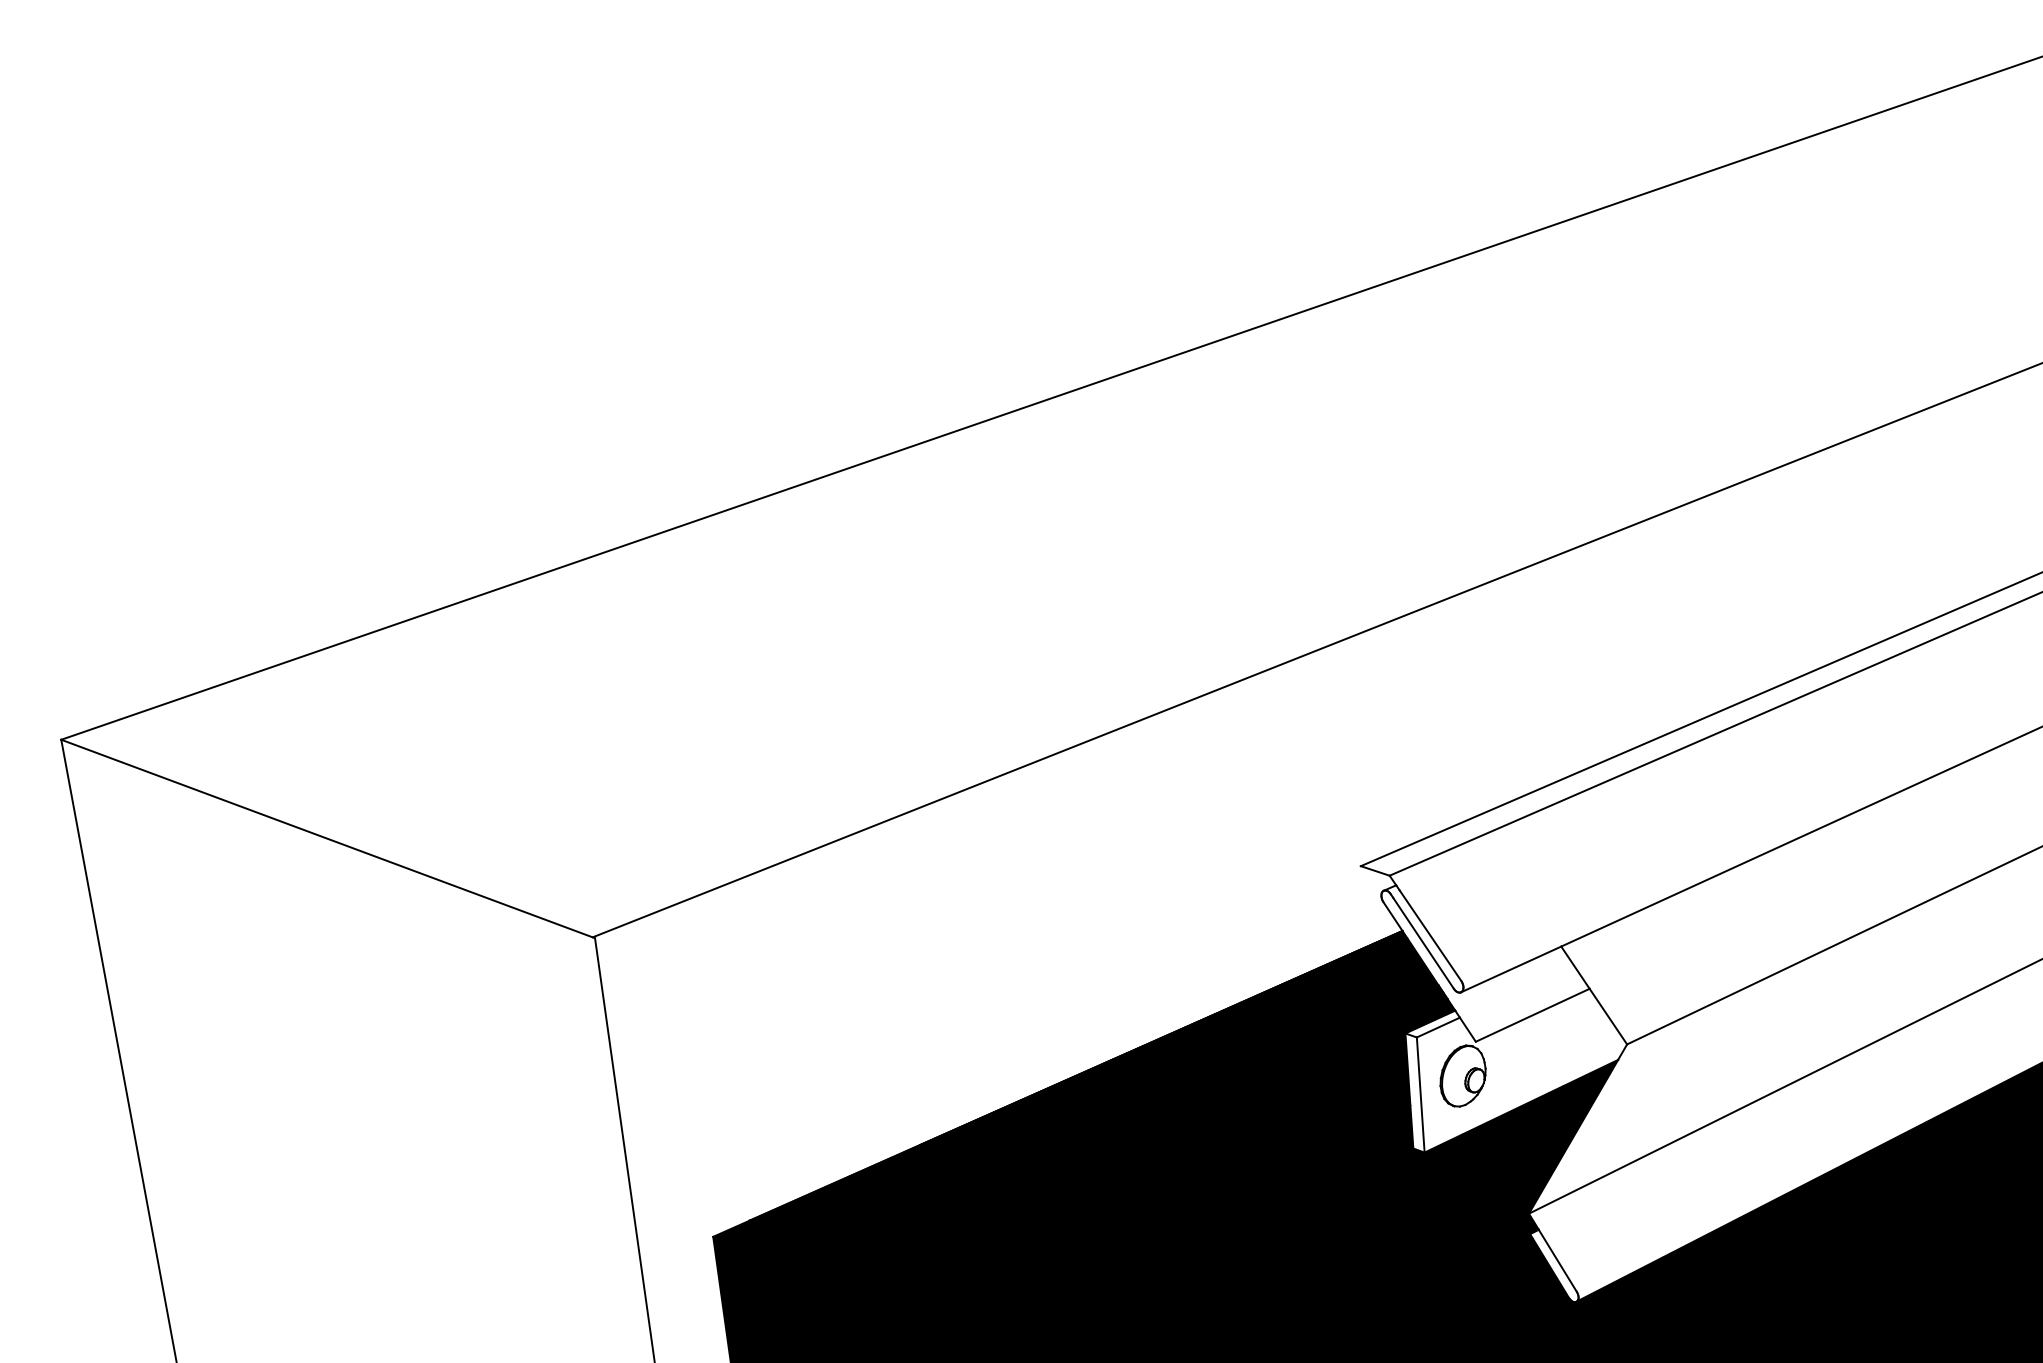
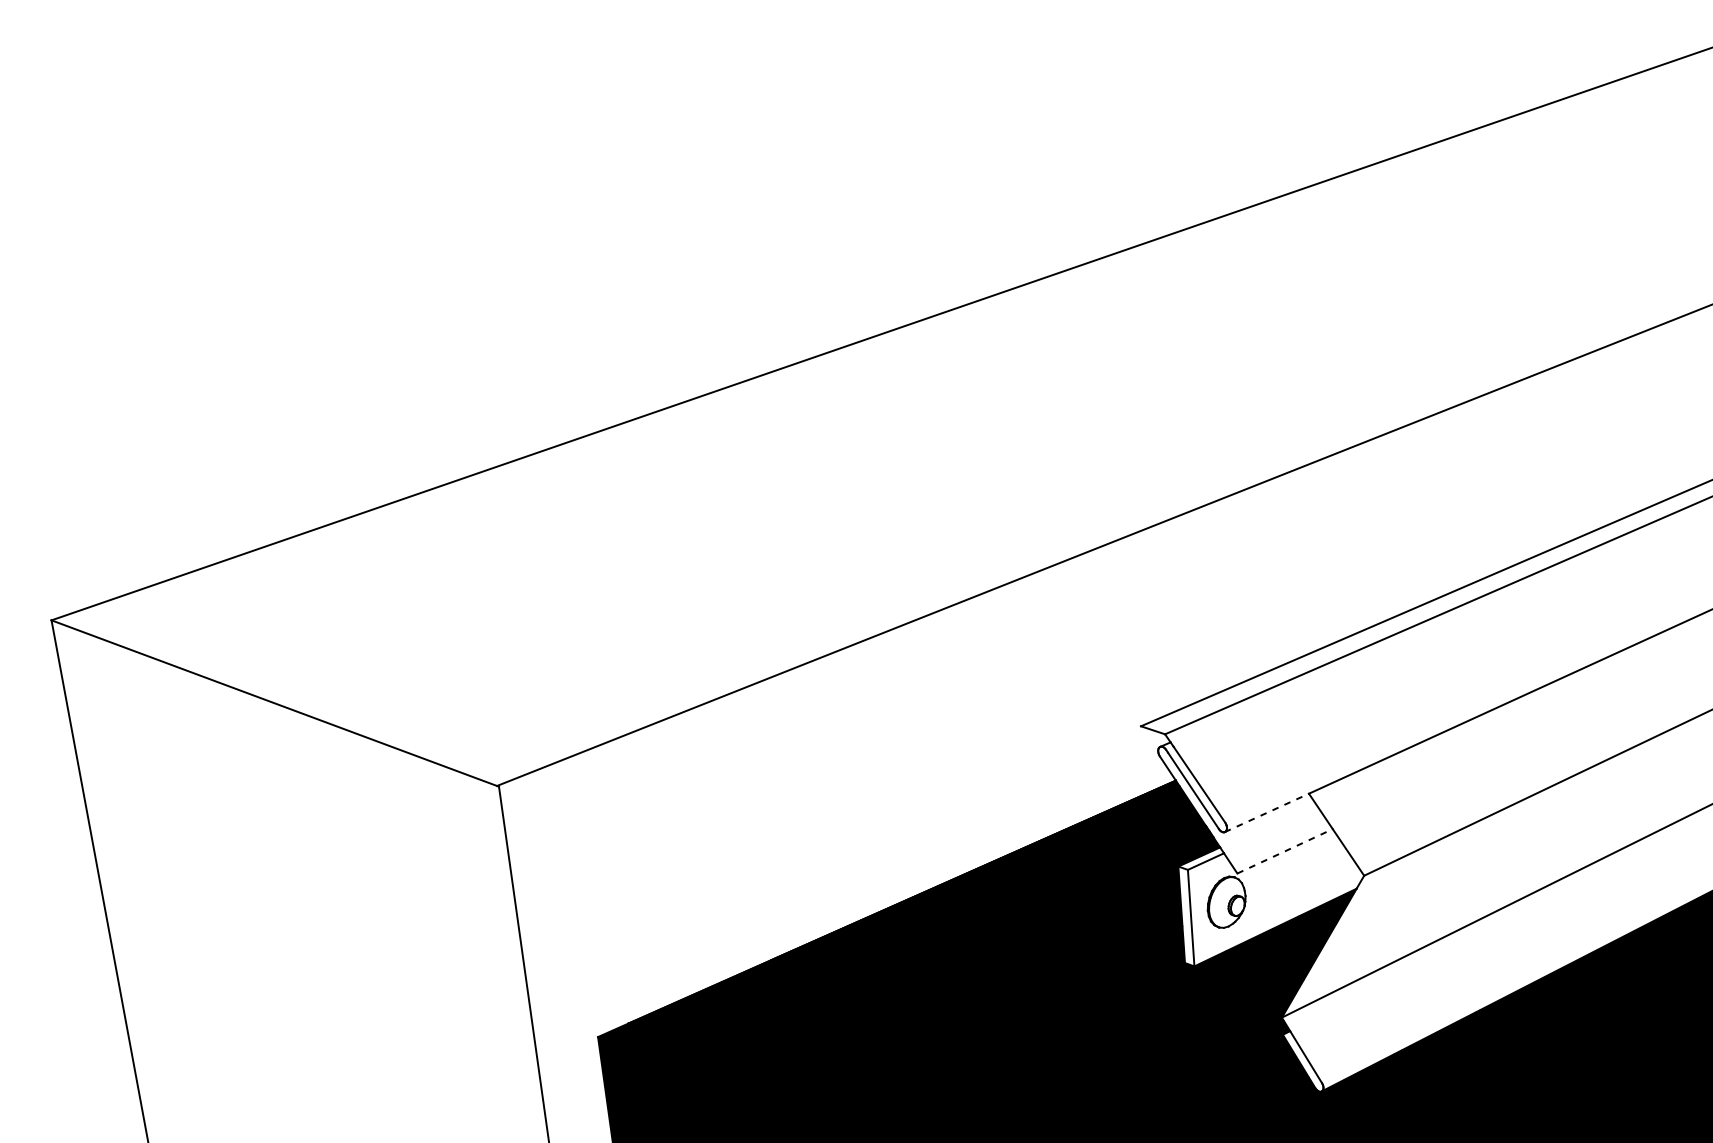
line: (1511, 969) -> (1267, 812), solid -> dashed
line: (1532, 1015) -> (1284, 851), solid -> dashed

